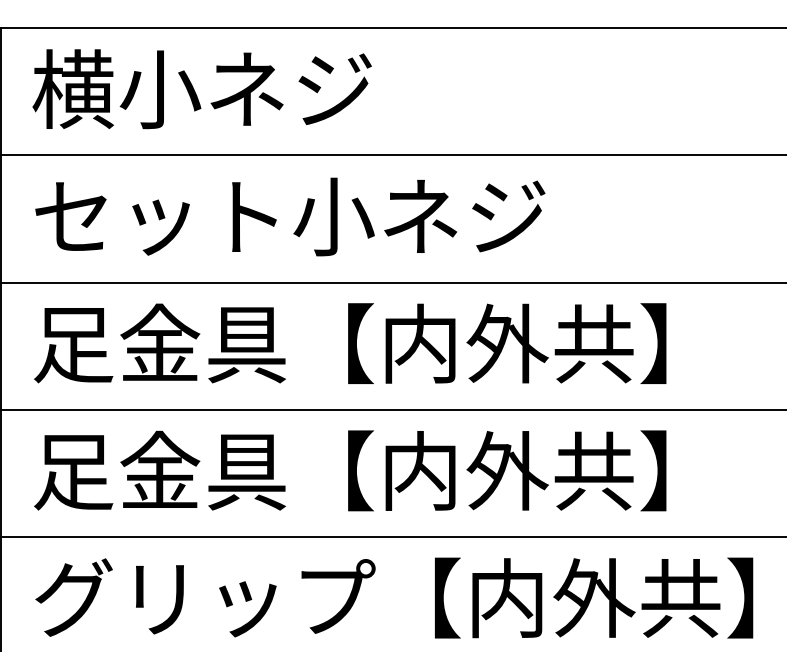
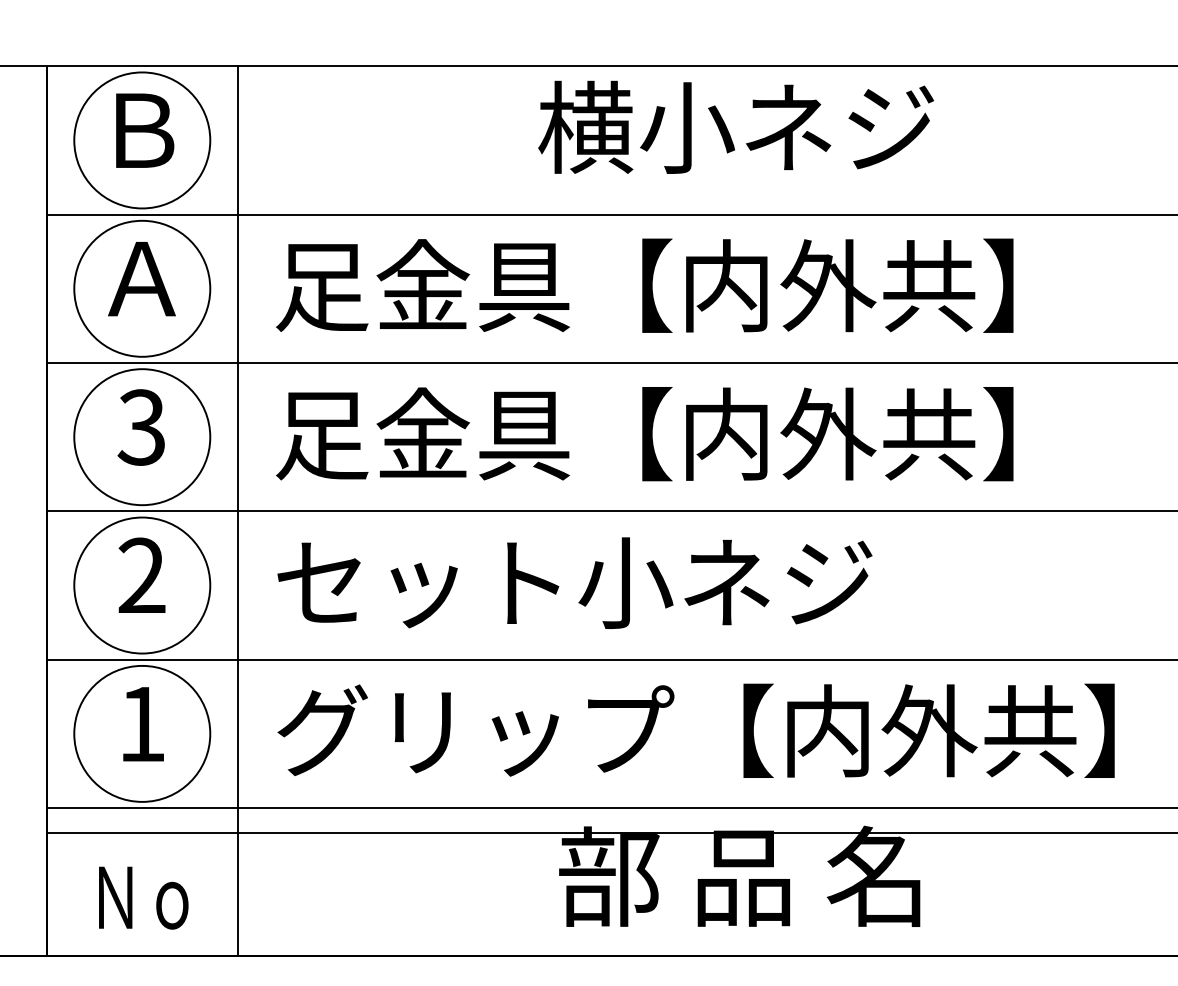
text: (201, 88) -> (735, 126), moved
text: (349, 216) -> (644, 285), セット小ネジ -> 足金具【内外共】
text: (349, 470) -> (644, 582), 足金具【内外共】 -> セット小ネジ

